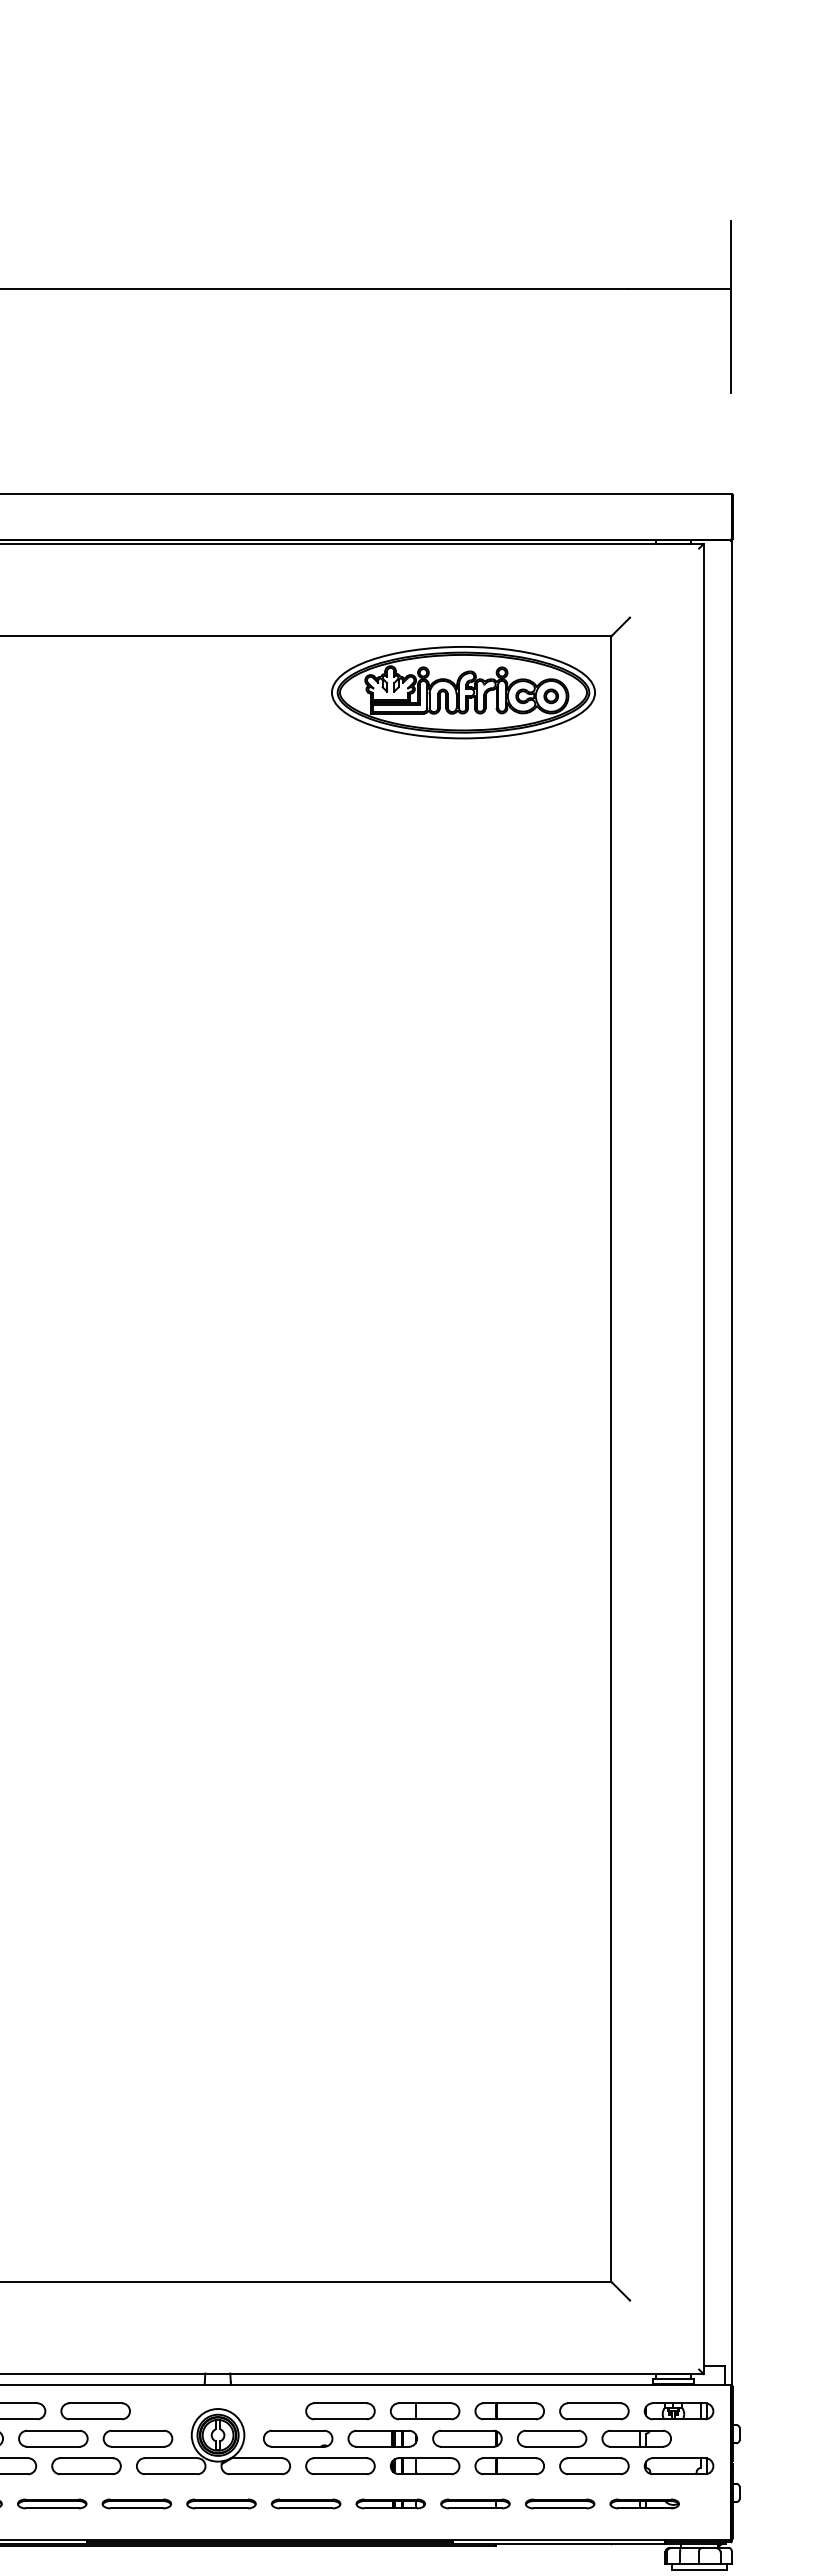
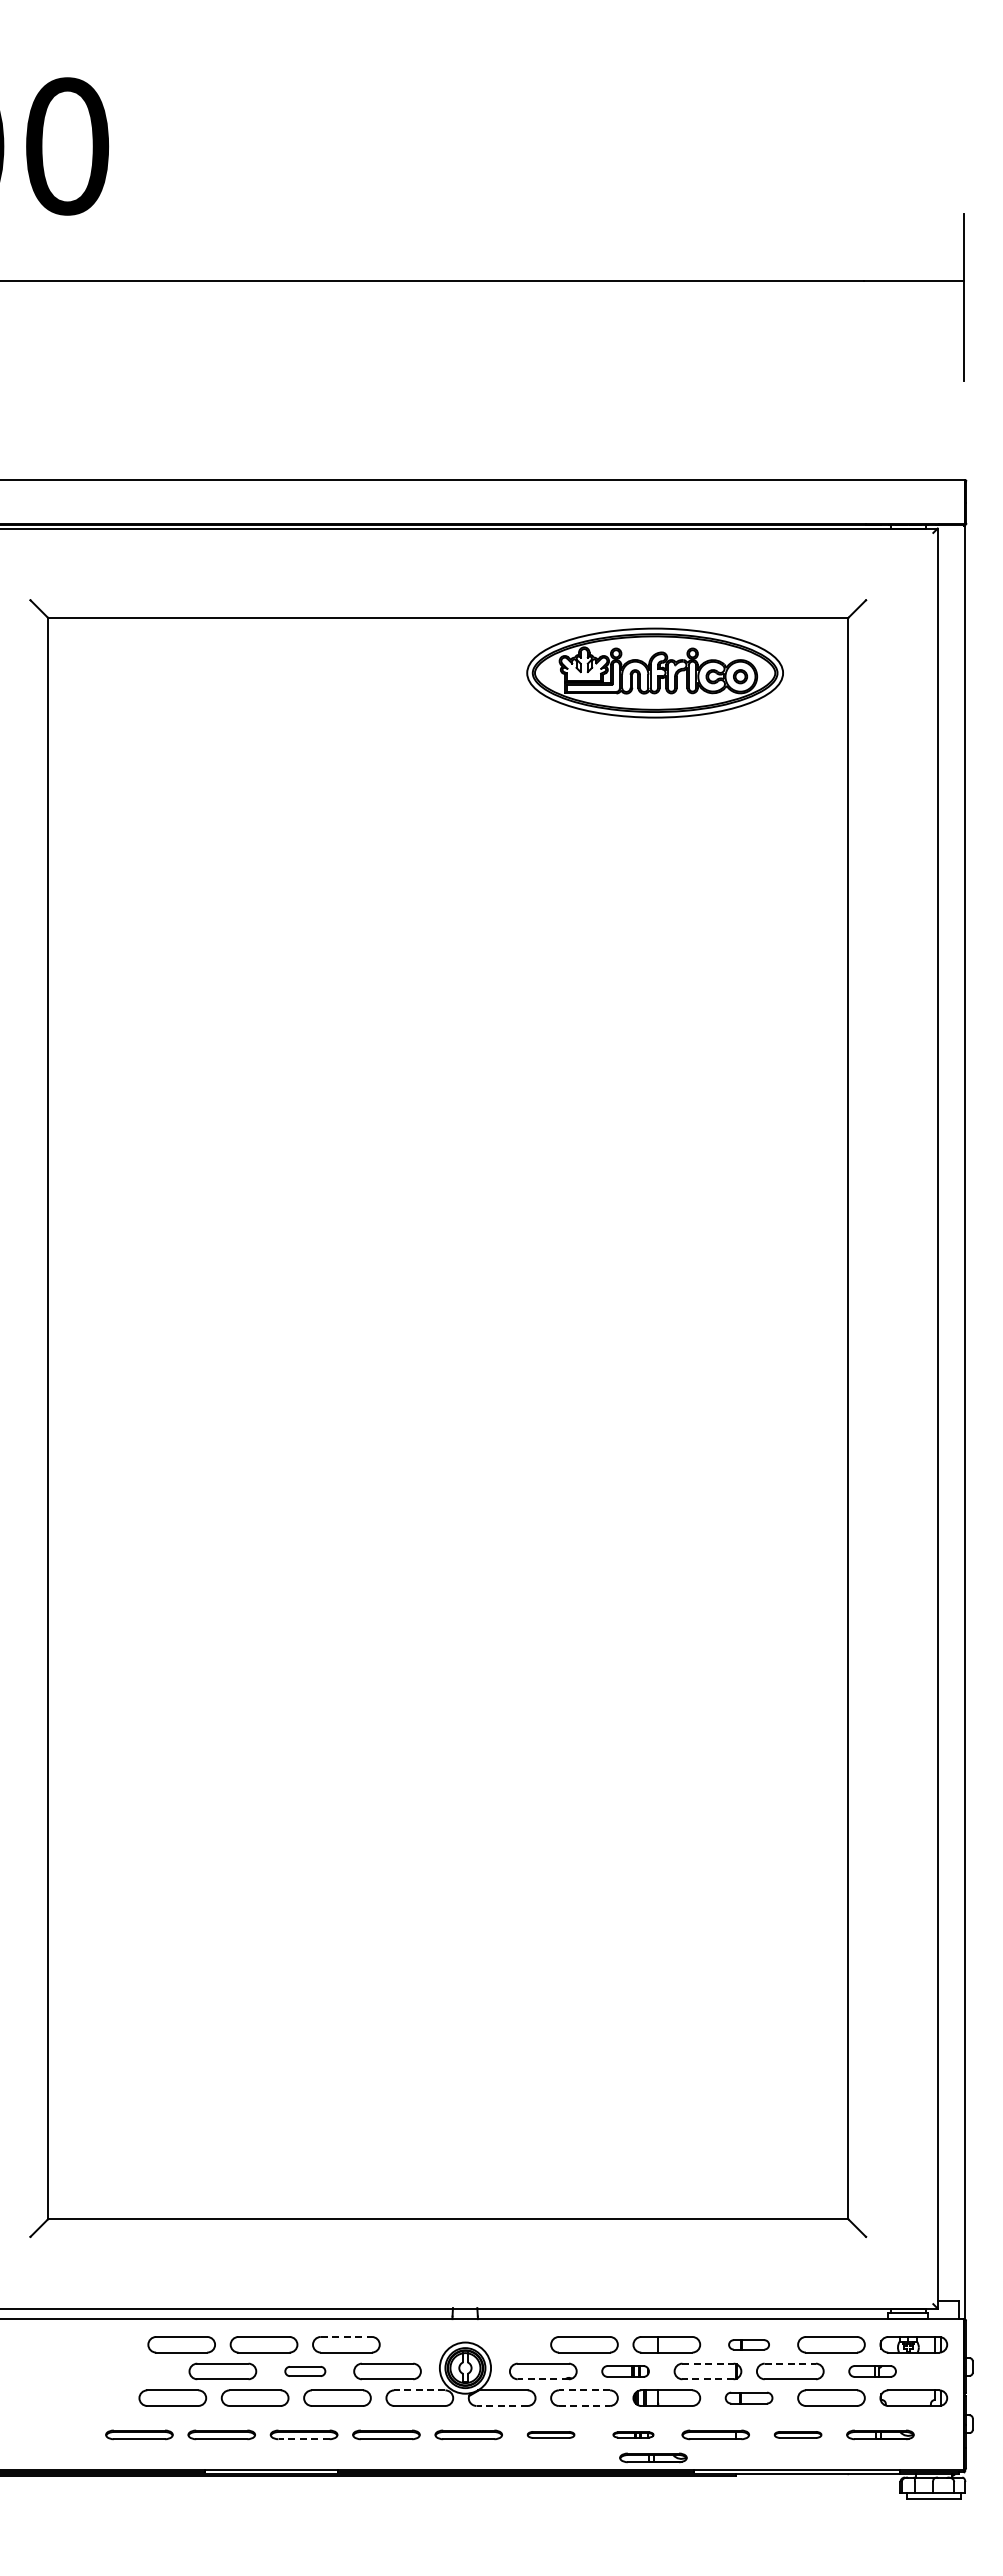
part: (462, 692) -> (654, 672), moved
line: (95, 2402) -> (346, 2336), solid -> dashed
part: (509, 2411) -> (748, 2344), size x0.6
line: (466, 2430) -> (707, 2363), solid -> dashed
line: (552, 2430) -> (790, 2363), solid -> dashed
part: (53, 2438) -> (305, 2371), size x0.6
part: (382, 2438) -> (625, 2371), size x0.7
part: (636, 2438) -> (872, 2371), size x0.7
line: (298, 2447) -> (543, 2379), solid -> dashed
line: (466, 2447) -> (707, 2379), solid -> dashed
line: (170, 2458) -> (419, 2390), solid -> dashed
line: (340, 2458) -> (584, 2390), solid -> dashed
part: (509, 2465) -> (748, 2397), size x0.7
line: (256, 2473) -> (502, 2405), solid -> dashed
line: (340, 2473) -> (584, 2405), solid -> dashed
part: (305, 2503) -> (550, 2434), size x0.7
part: (390, 2503) -> (633, 2434), size x0.6
part: (559, 2503) -> (797, 2434), size x0.7
line: (52, 2508) -> (304, 2439), solid -> dashed
part: (411, 2527) -> (653, 2457), added

